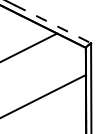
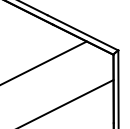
line: (53, 24) -> (83, 33), dashed -> solid

